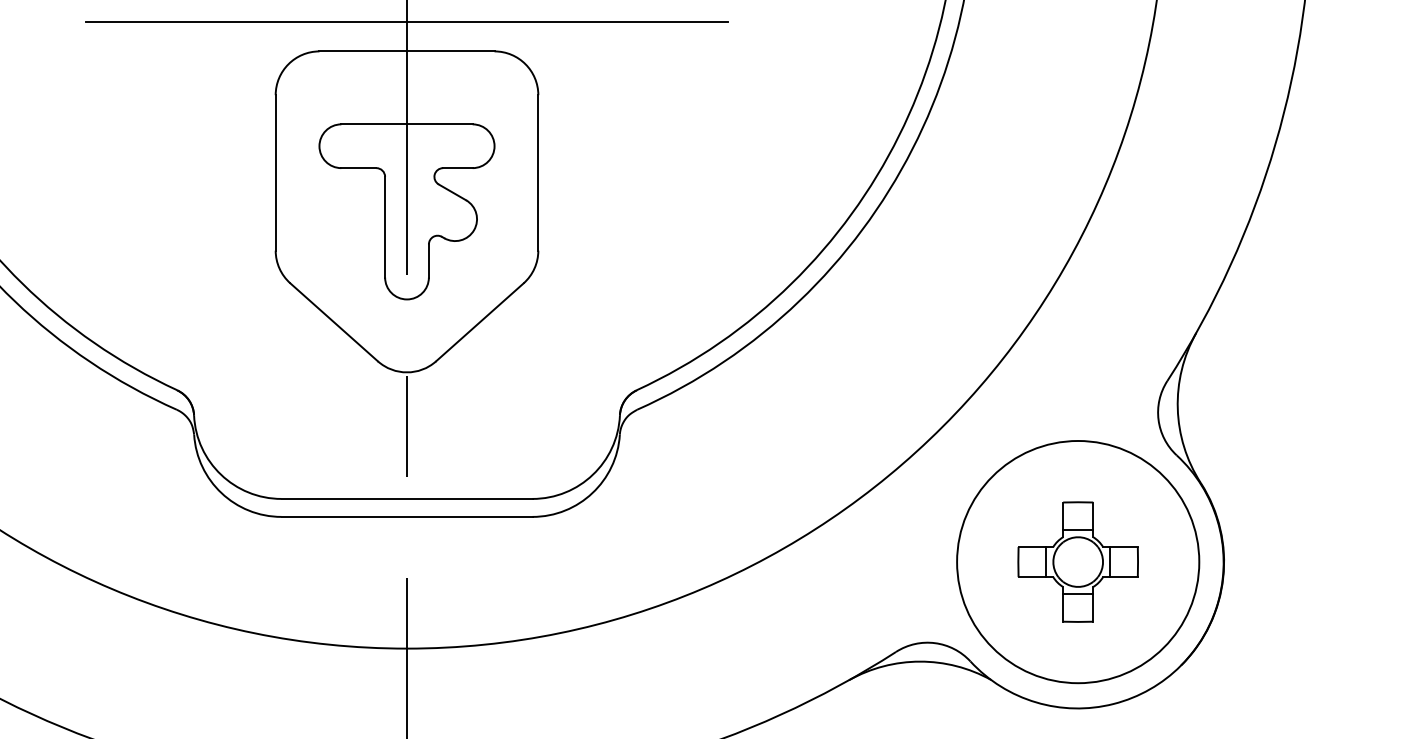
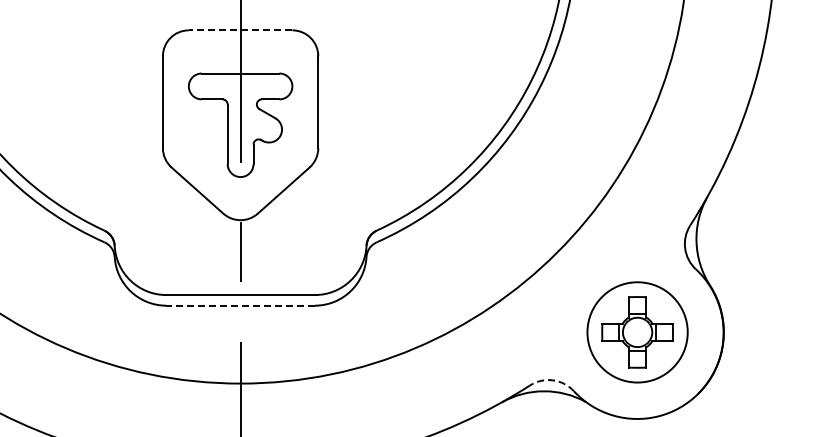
line: (406, 22) -> (240, 13), removed
line: (406, 51) -> (240, 30), solid -> dashed
line: (406, 516) -> (240, 305), solid -> dashed
circle: (1078, 562) -> (637, 332), size x0.7
arc: (934, 643) -> (552, 380), solid -> dashed

